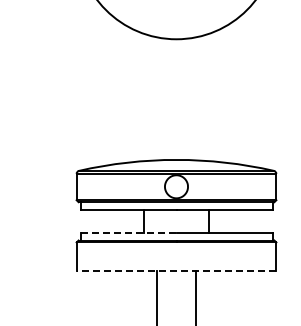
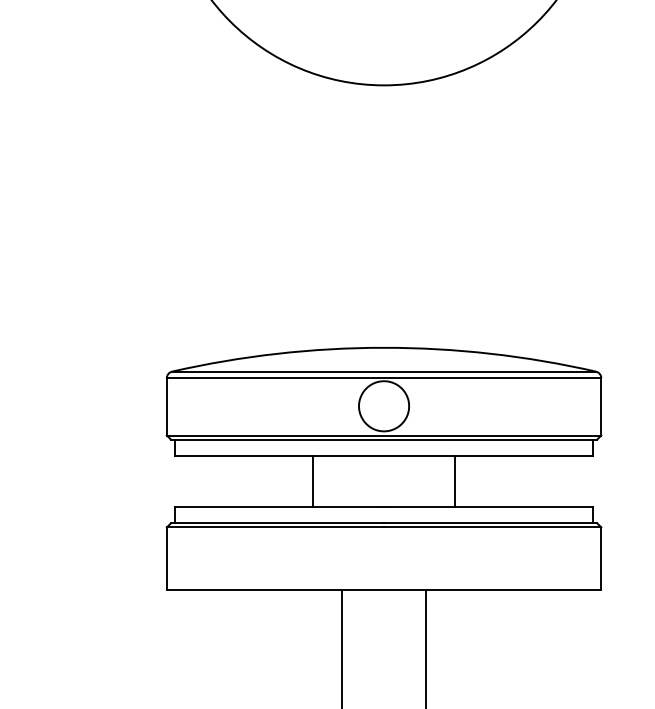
line: (129, 232) -> (281, 505), dashed -> solid
line: (176, 271) -> (384, 590), dashed -> solid

